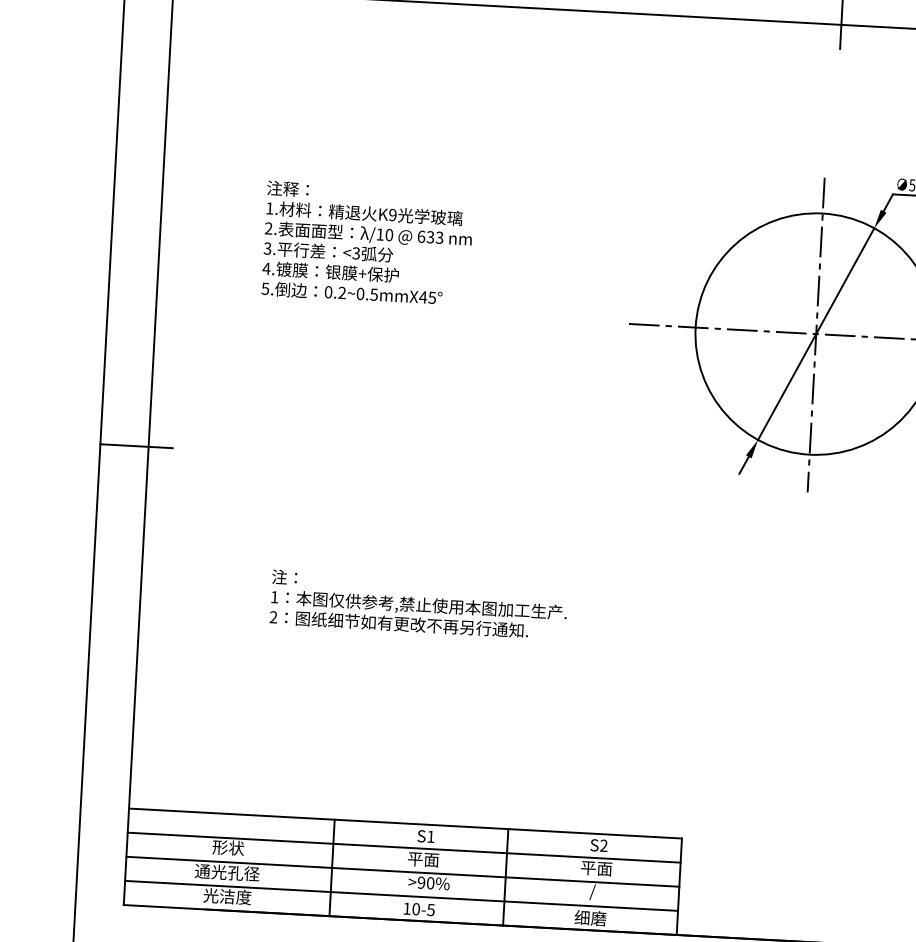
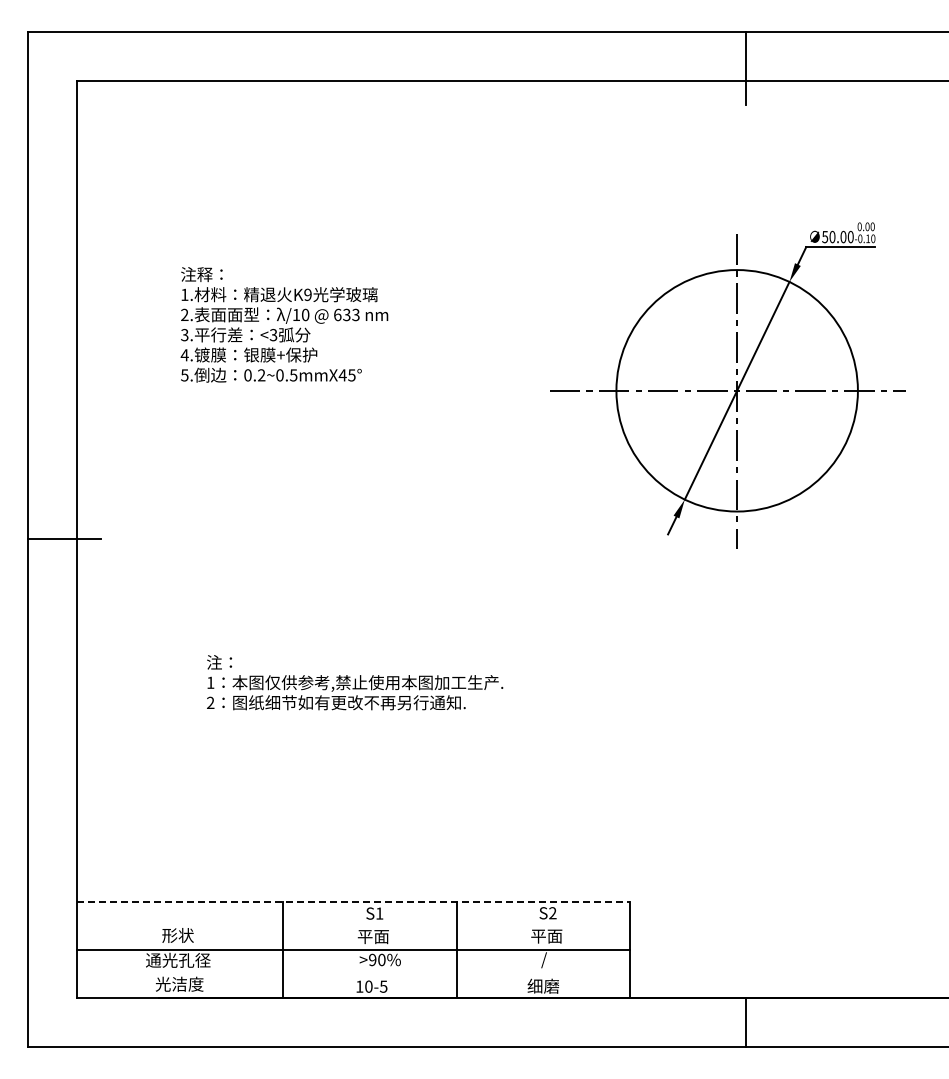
line: (405, 823) -> (353, 901), solid -> dashed
line: (404, 847) -> (353, 925), removed
line: (401, 896) -> (353, 974), removed

